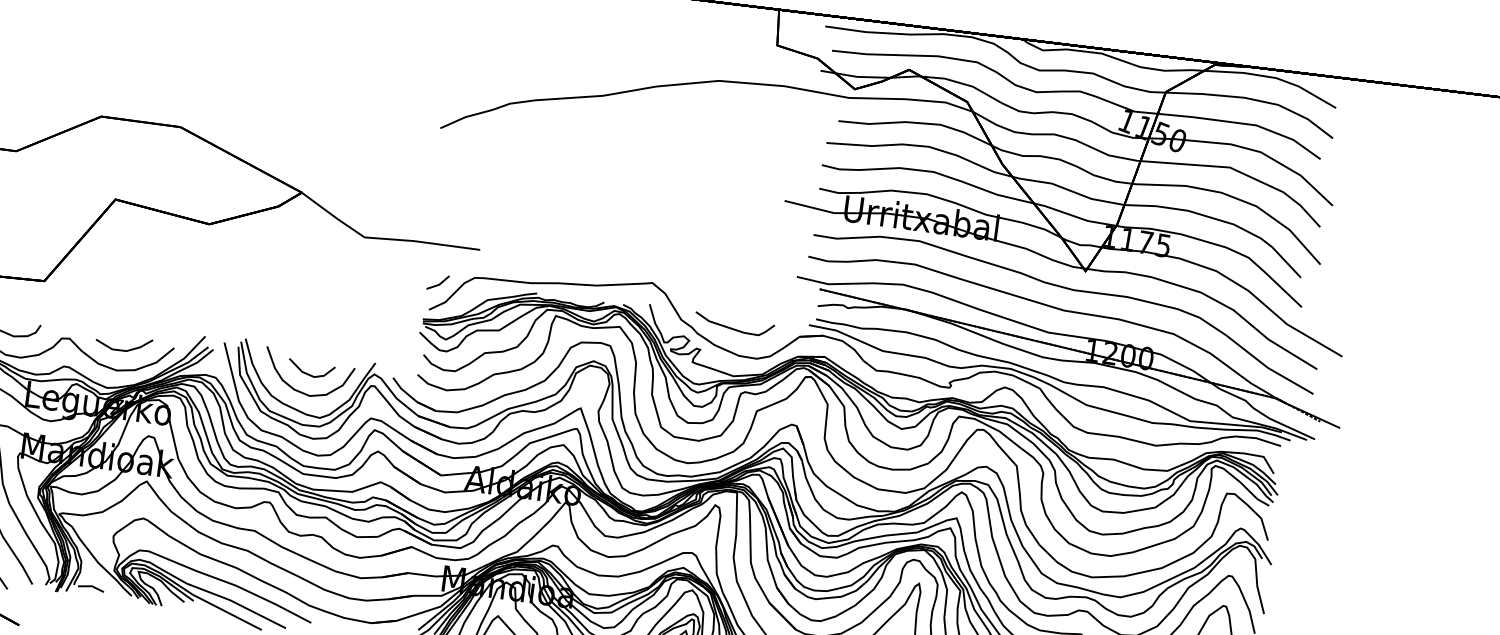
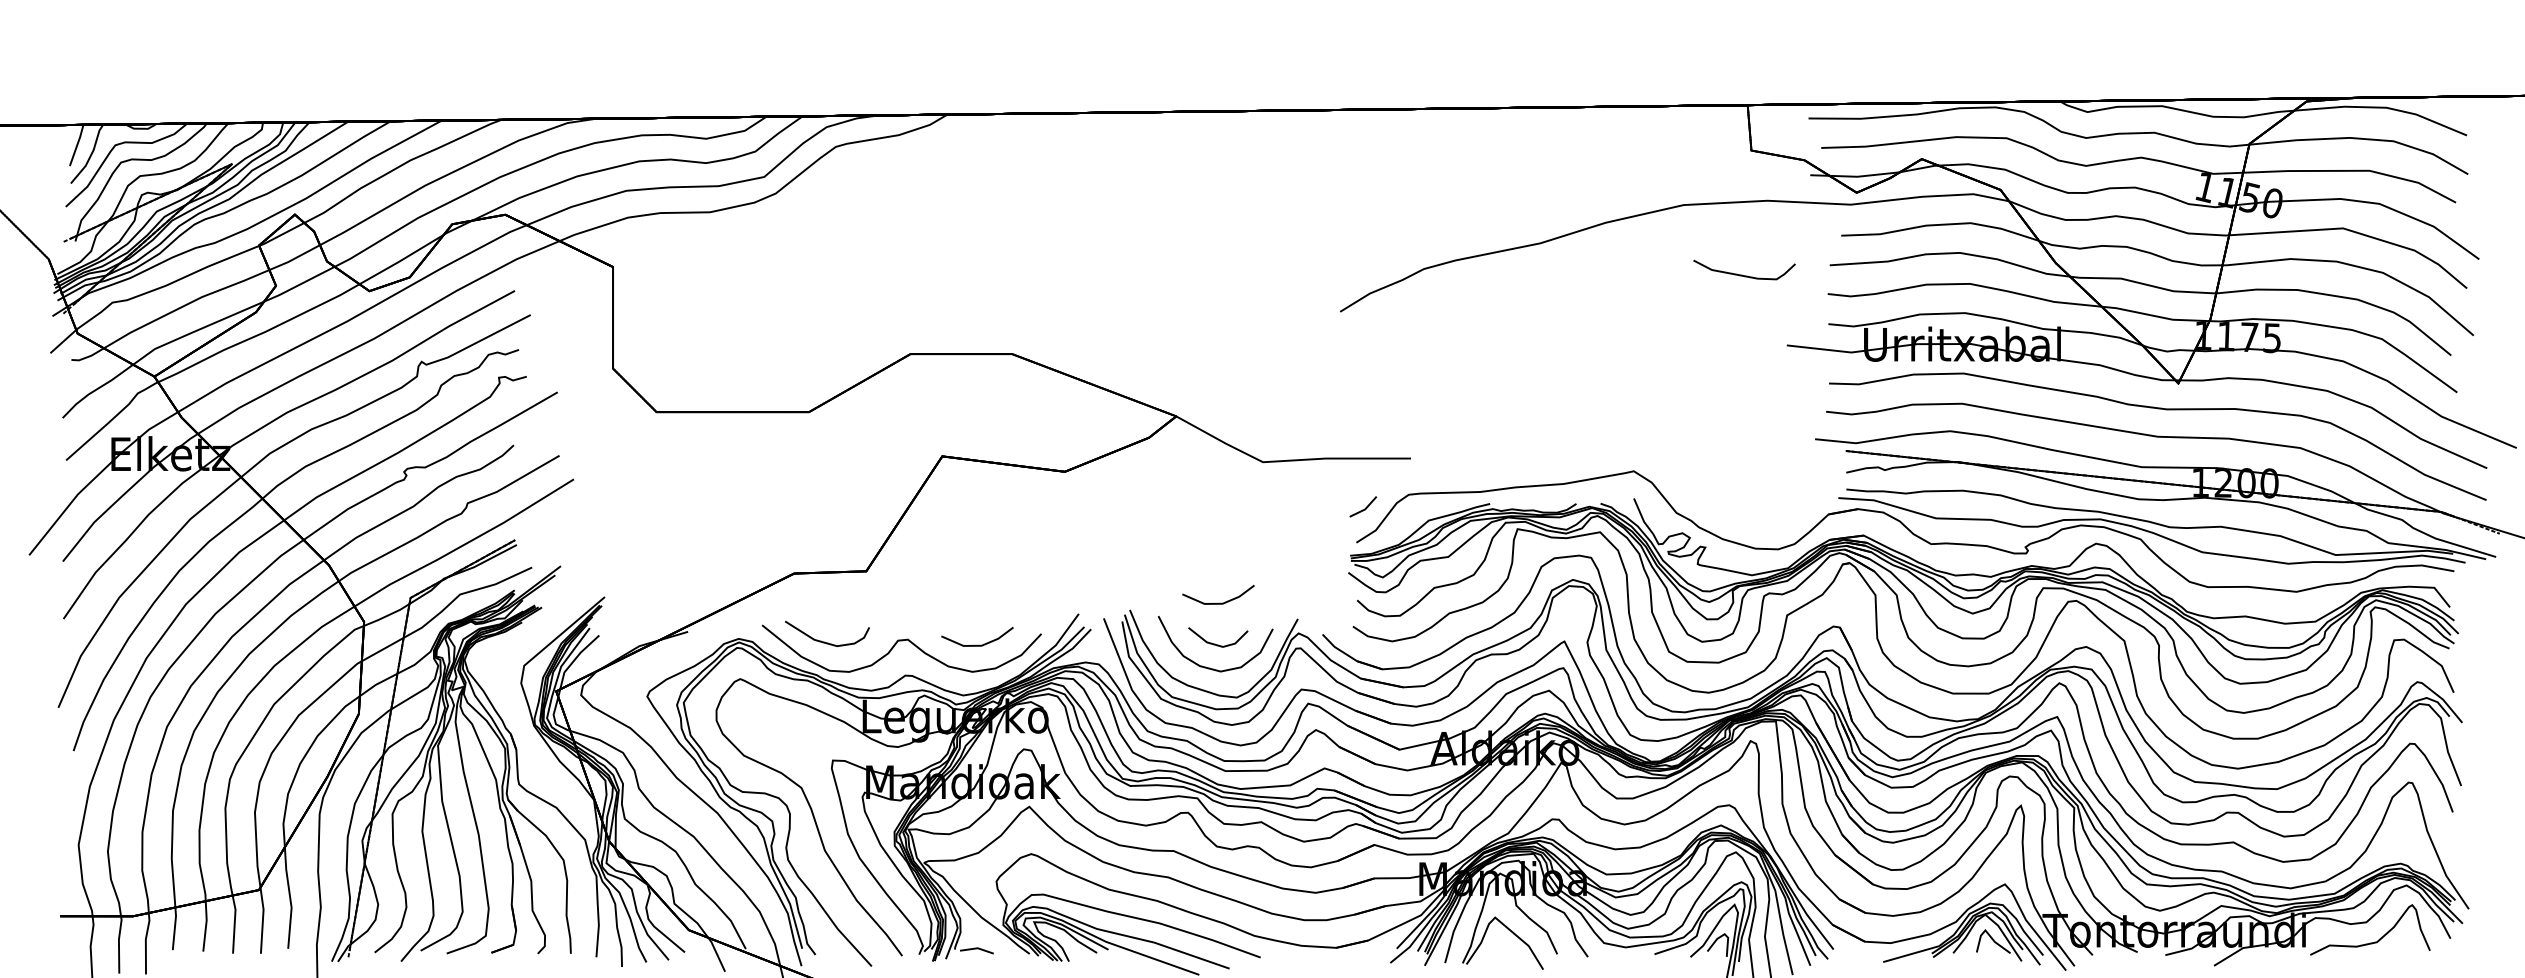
curve: (732, 327) -> (1742, 274), moved
line: (315, 342) -> (1218, 602), added

